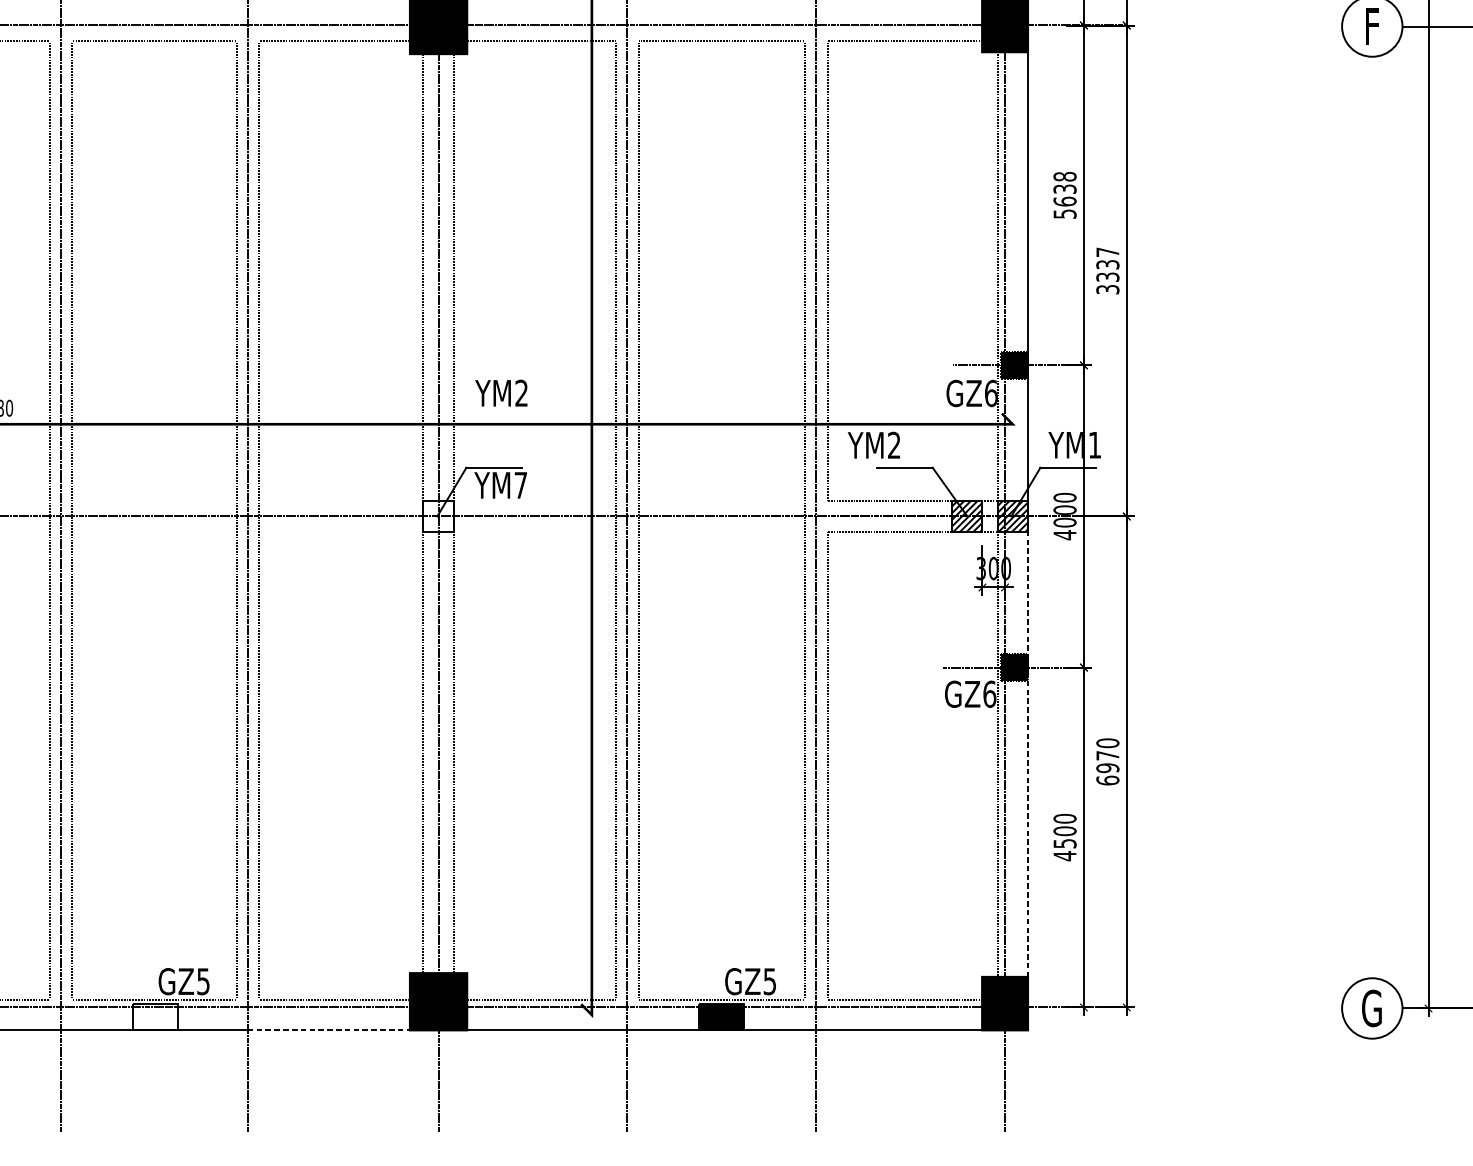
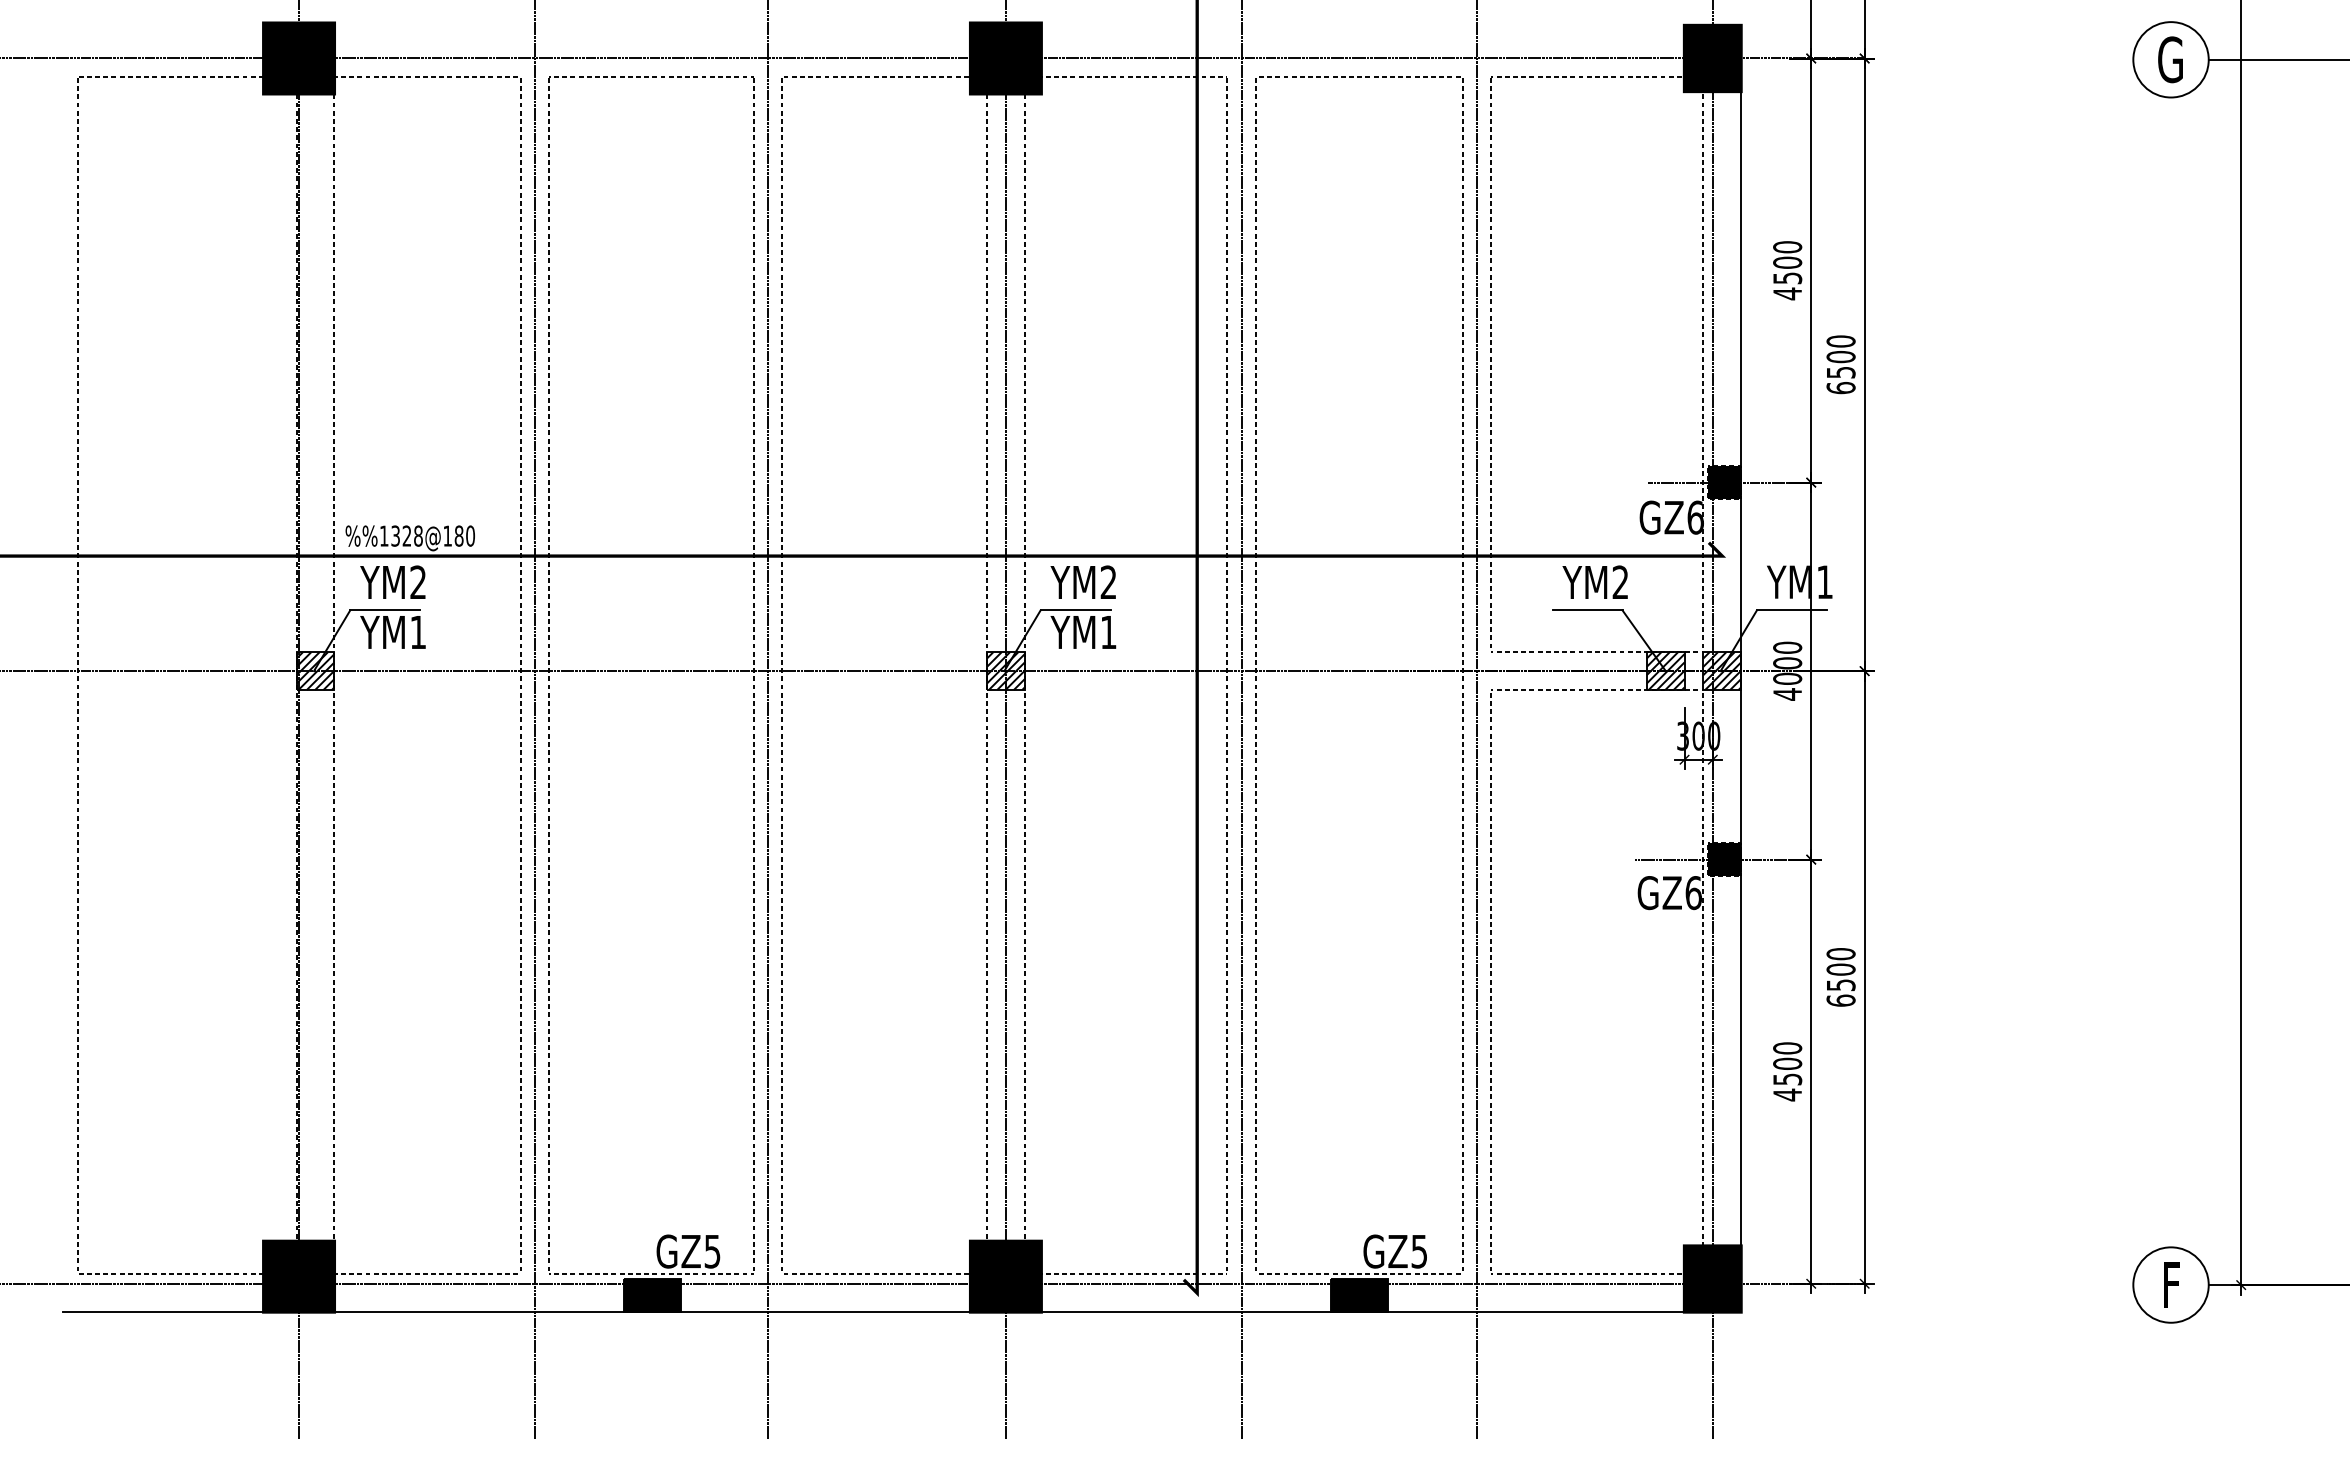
text: (1371, 26) -> (2170, 59), F -> G
text: (1064, 195) -> (1787, 270), 5638 -> 4500
text: (1107, 270) -> (1840, 364), 3337 -> 6500
text: (500, 392) -> (1082, 581), moved
text: (873, 444) -> (1594, 581), moved
text: (520, 485) -> (1108, 632), YM7 -> YM1
hatch: (438, 515) -> (1005, 670), added
line: (1028, 746) -> (1741, 958), dashed -> solid
text: (1107, 761) -> (1840, 977), 6970 -> 6500
text: (1371, 1008) -> (2170, 1284), G -> F
fill: (155, 1016) -> (652, 1295), added
line: (329, 1030) -> (869, 1312), dashed -> solid

